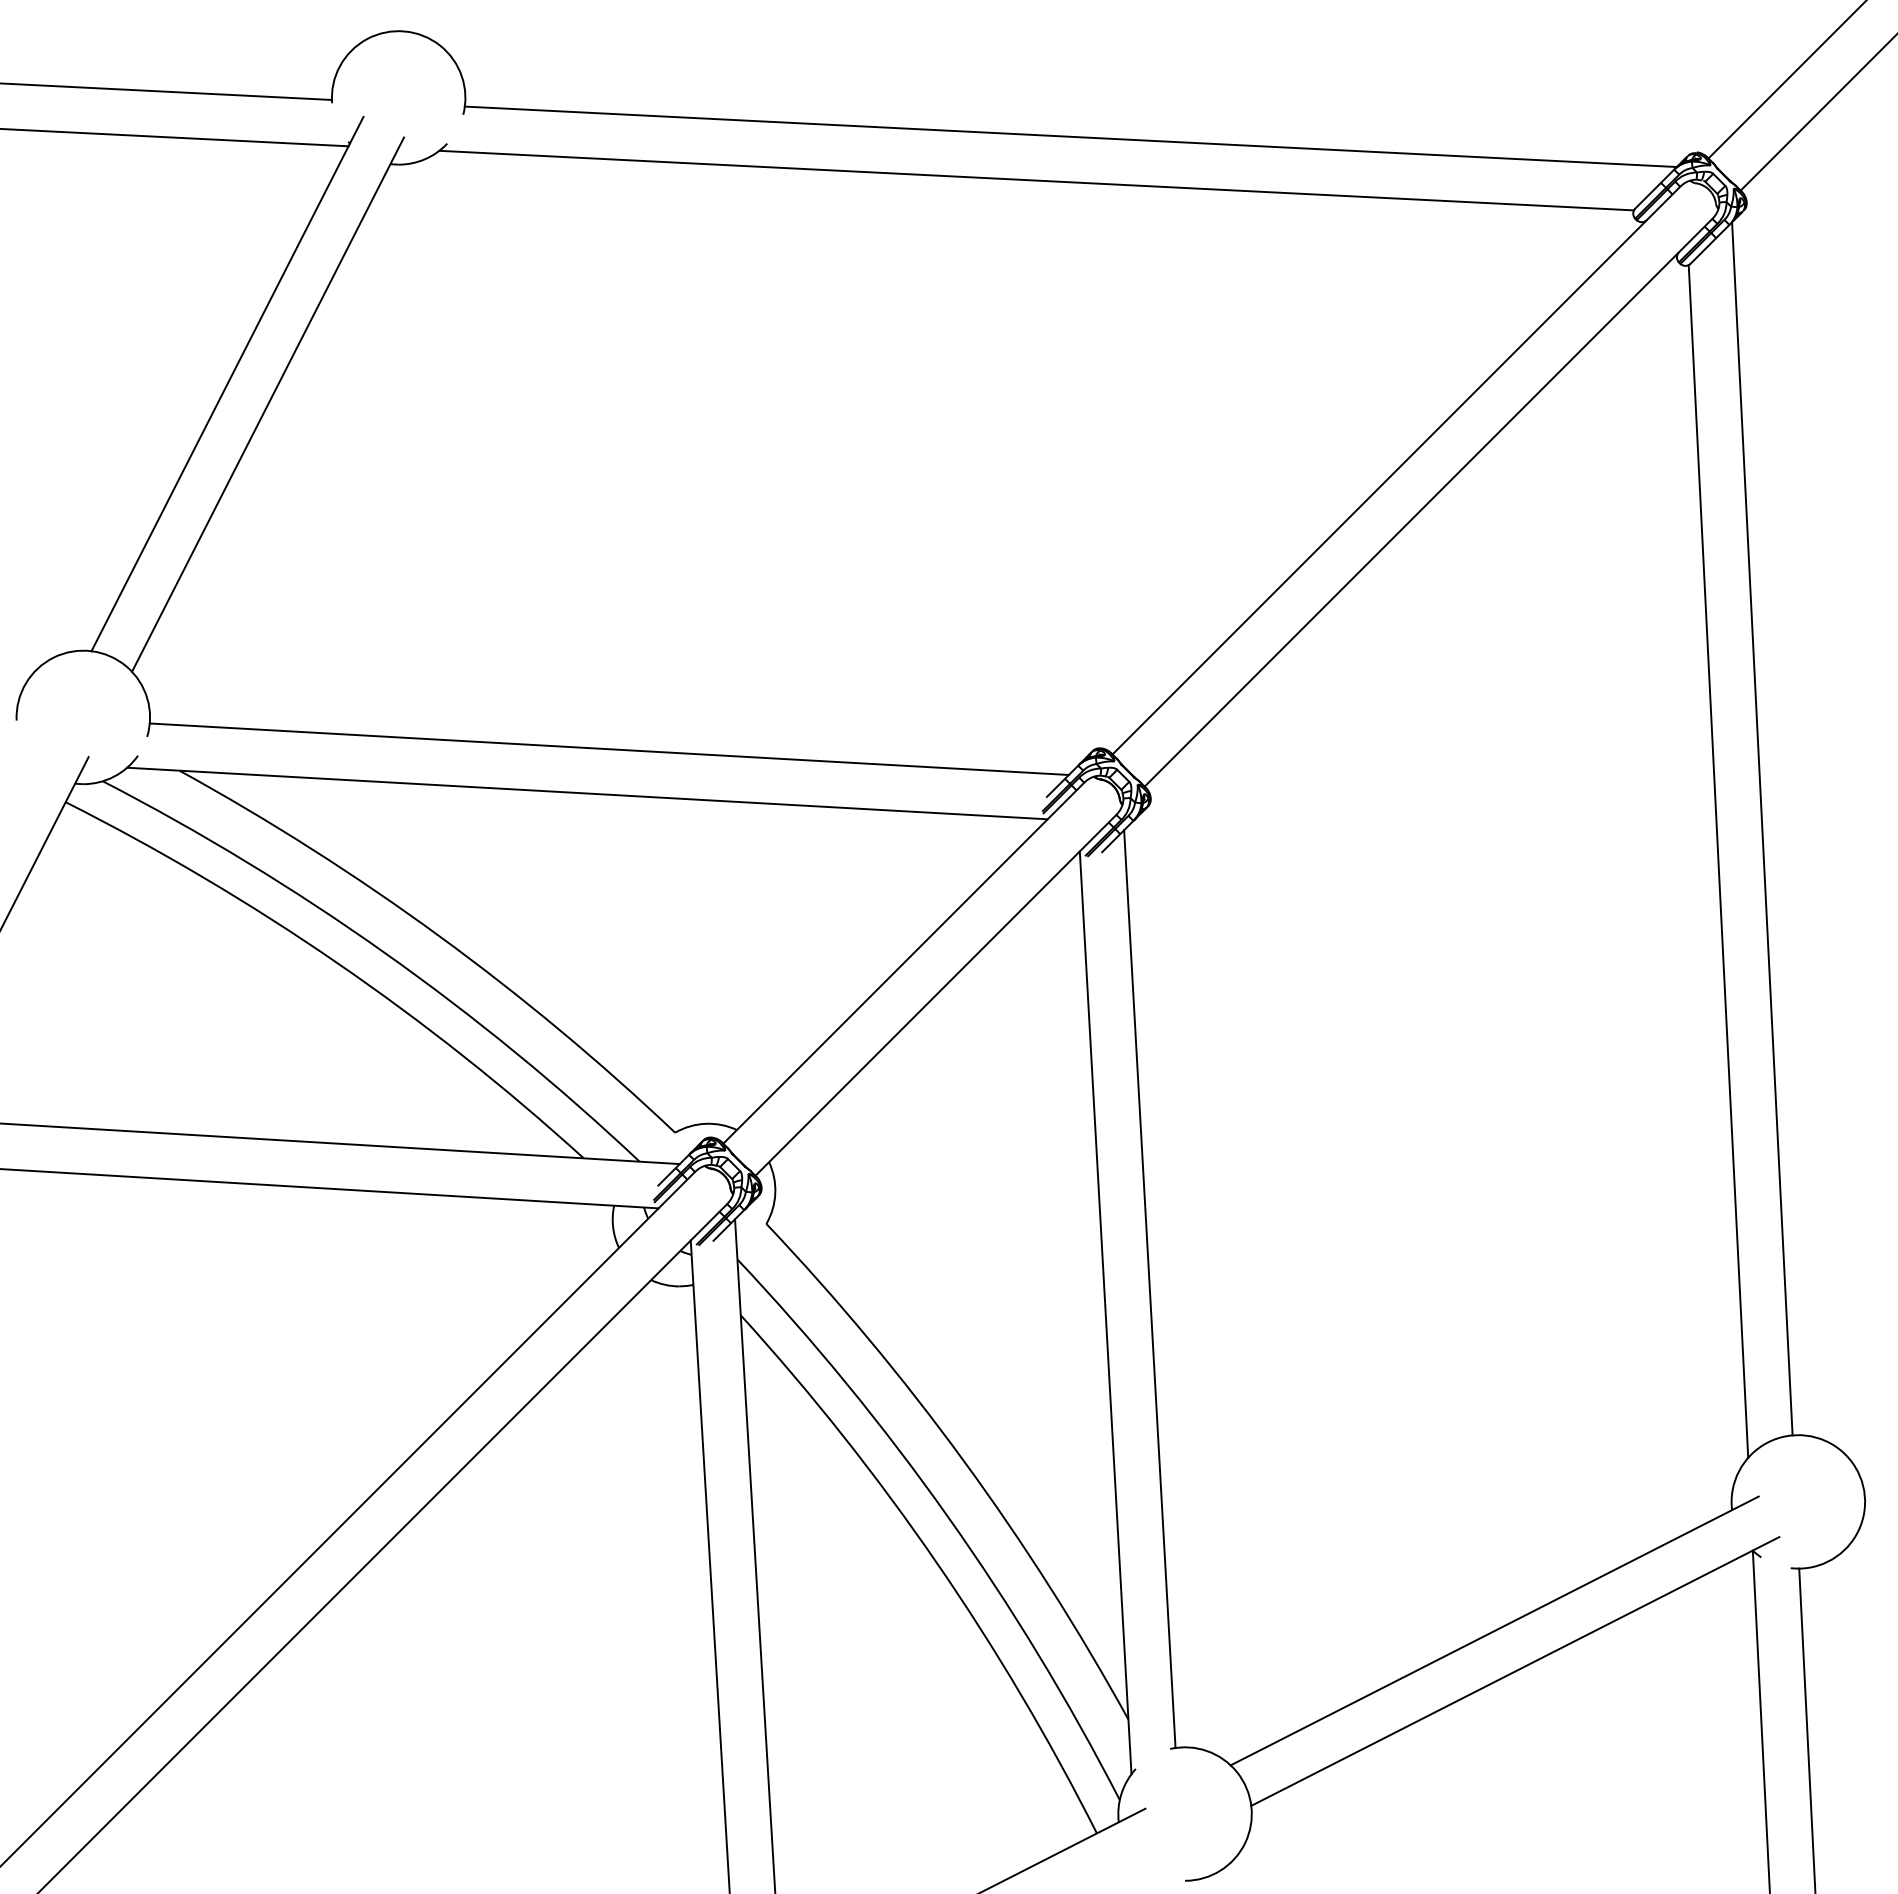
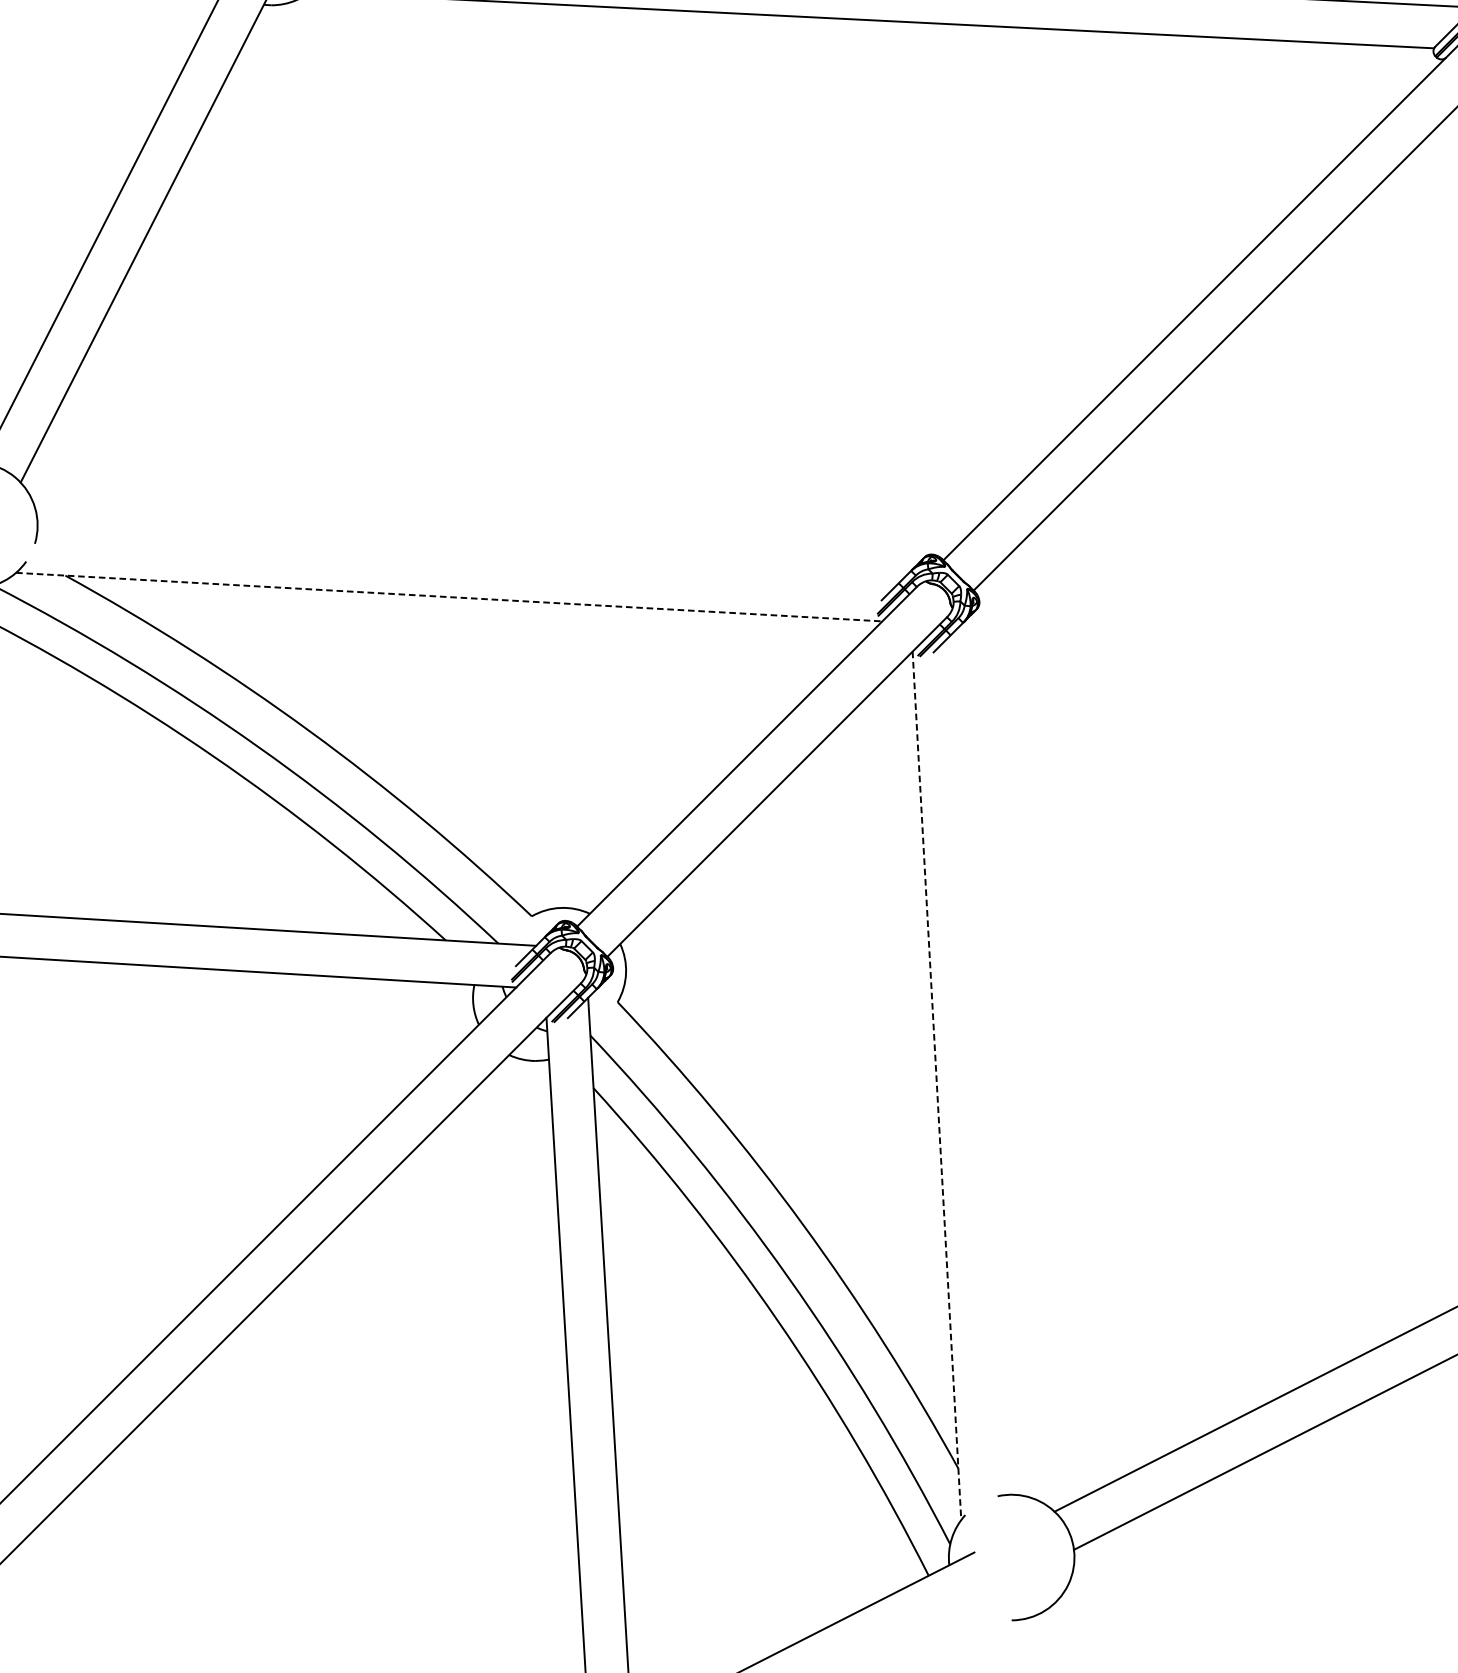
line: (608, 748) -> (469, 554), removed
line: (587, 793) -> (449, 597), solid -> dashed
line: (1149, 1289) -> (978, 1063), removed
line: (1105, 1313) -> (936, 1086), solid -> dashed

